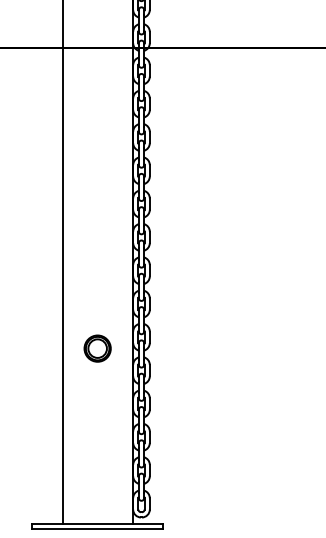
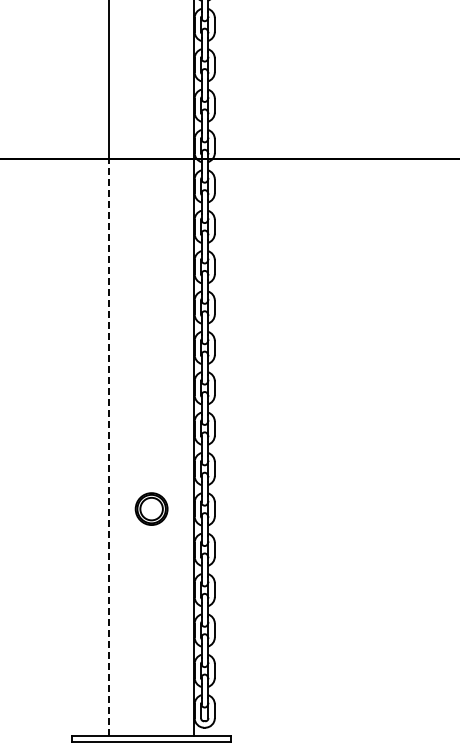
line: (62, 285) -> (109, 446), solid -> dashed
part: (97, 348) -> (151, 508), moved

